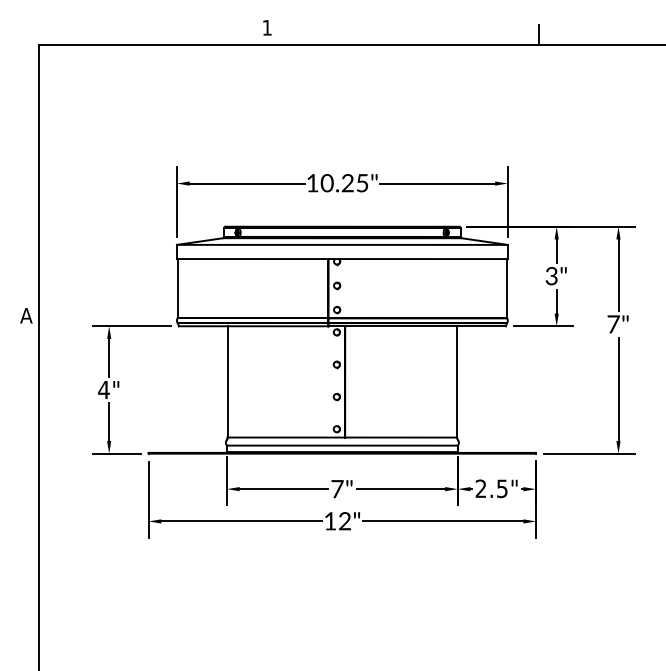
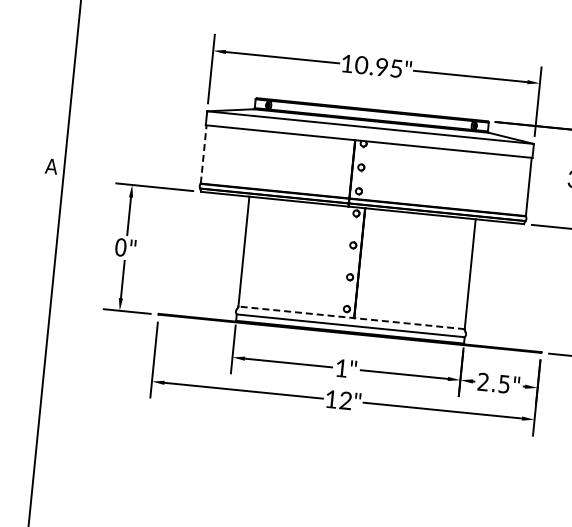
text: (347, 183) -> (381, 67), 10.25" -> 10.95"
line: (177, 287) -> (203, 153), solid -> dashed
text: (103, 389) -> (120, 246), 4" -> 0"
line: (342, 437) -> (351, 317), solid -> dashed
text: (337, 489) -> (341, 368), 7" -> 1"

